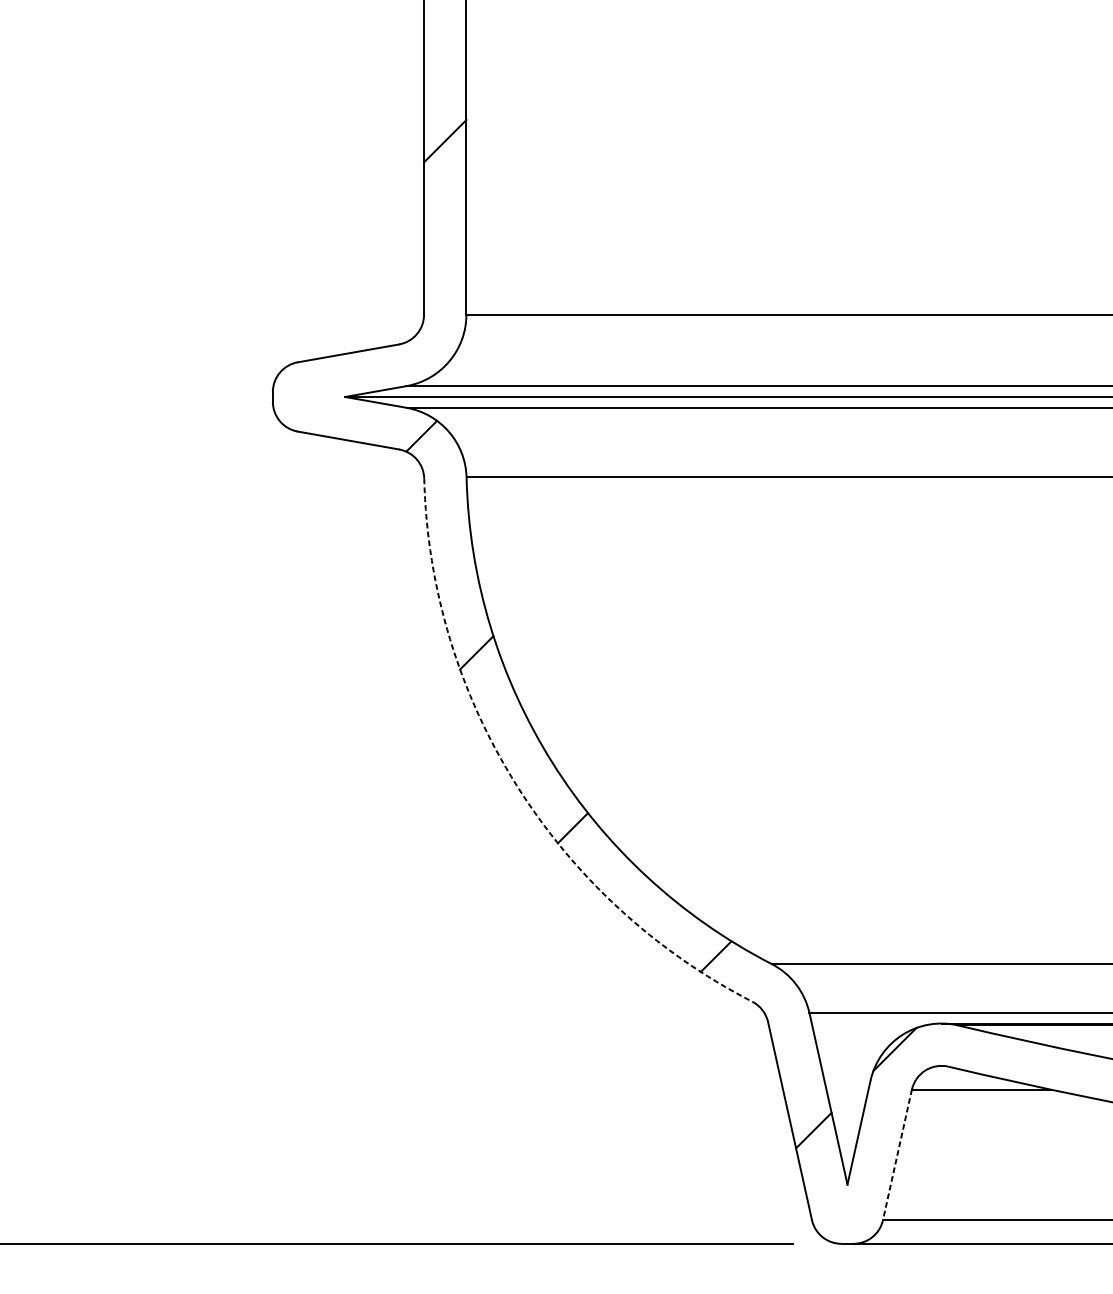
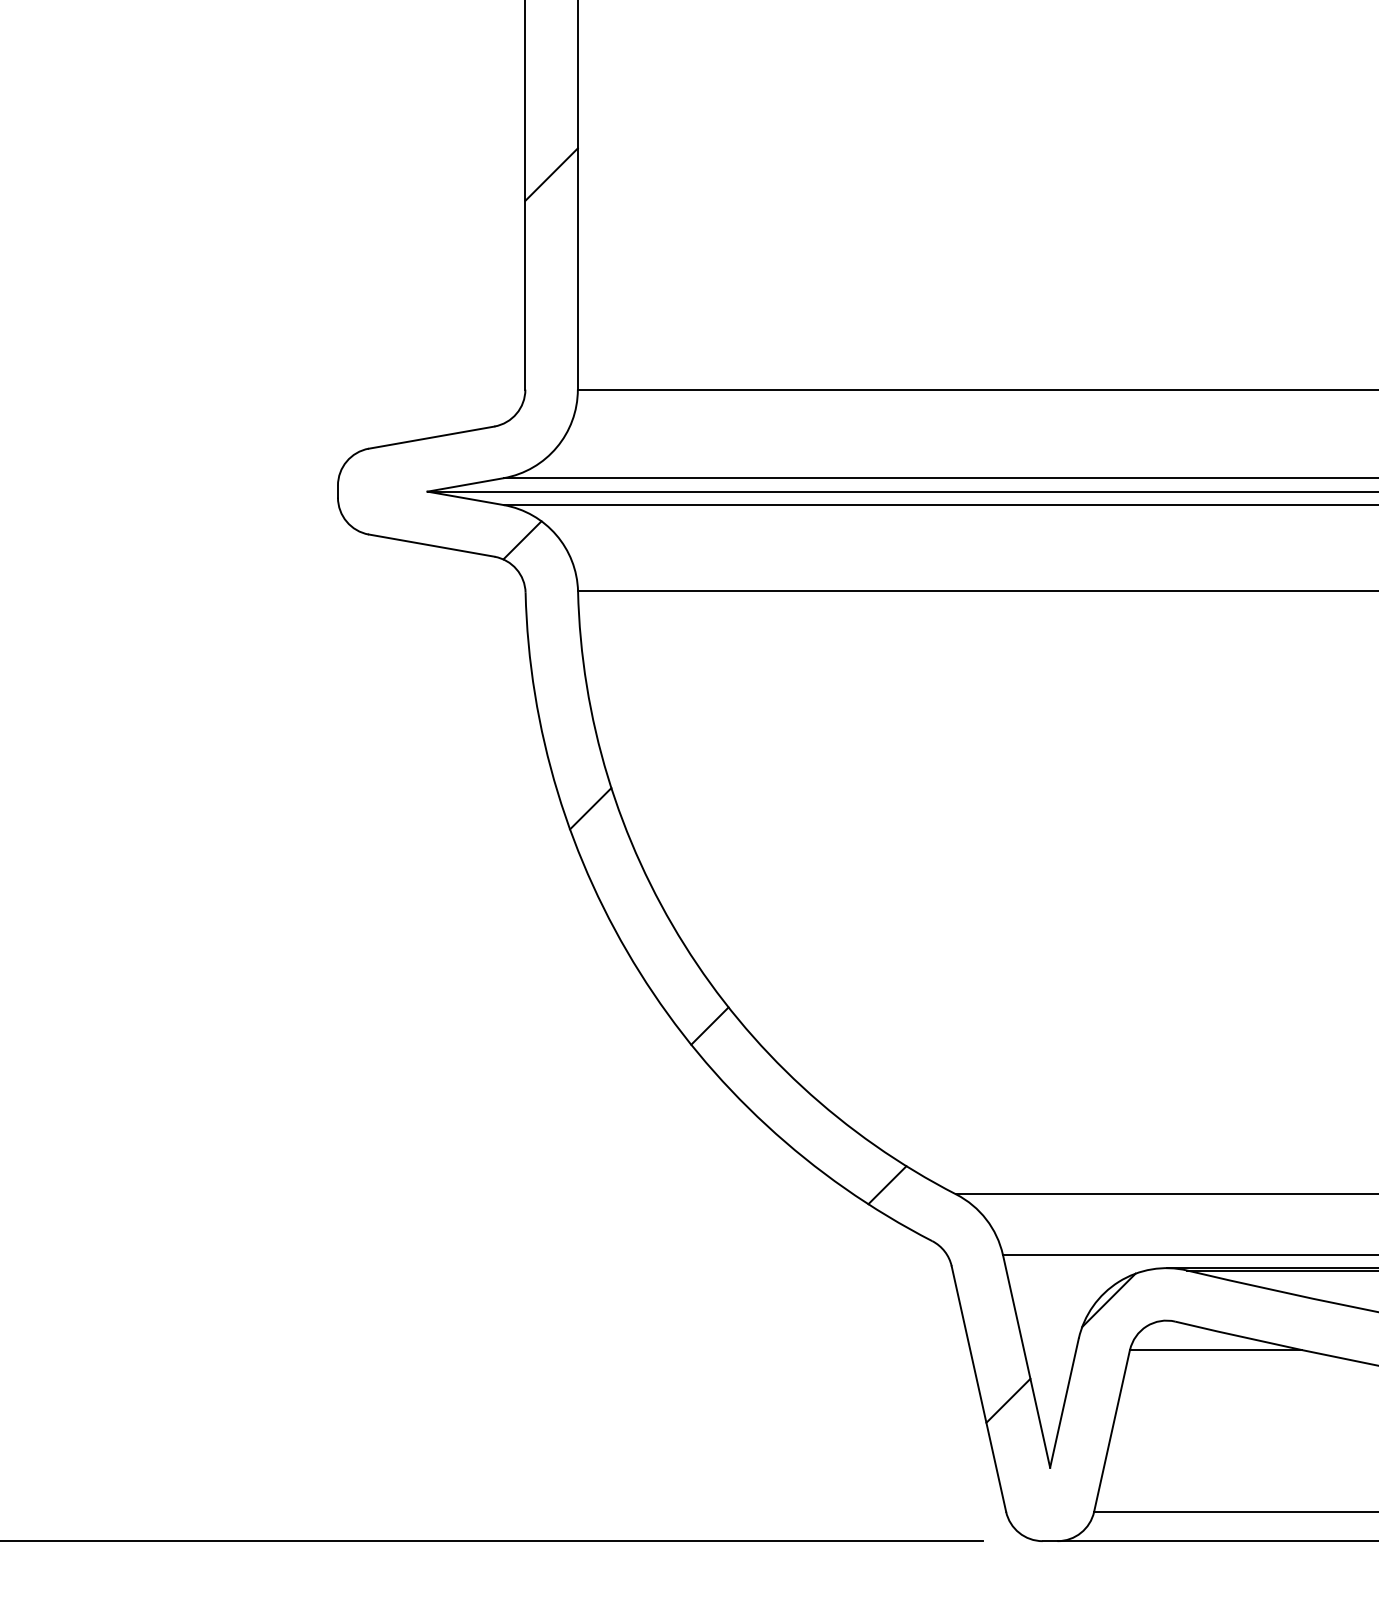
arc: (516, 784) -> (639, 972), dashed -> solid
line: (897, 1154) -> (1112, 1430), dashed -> solid

